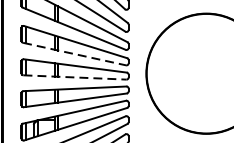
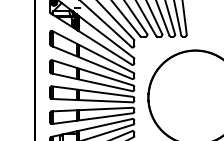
line: (75, 54) -> (92, 82), dashed -> solid
line: (75, 77) -> (92, 100), dashed -> solid

